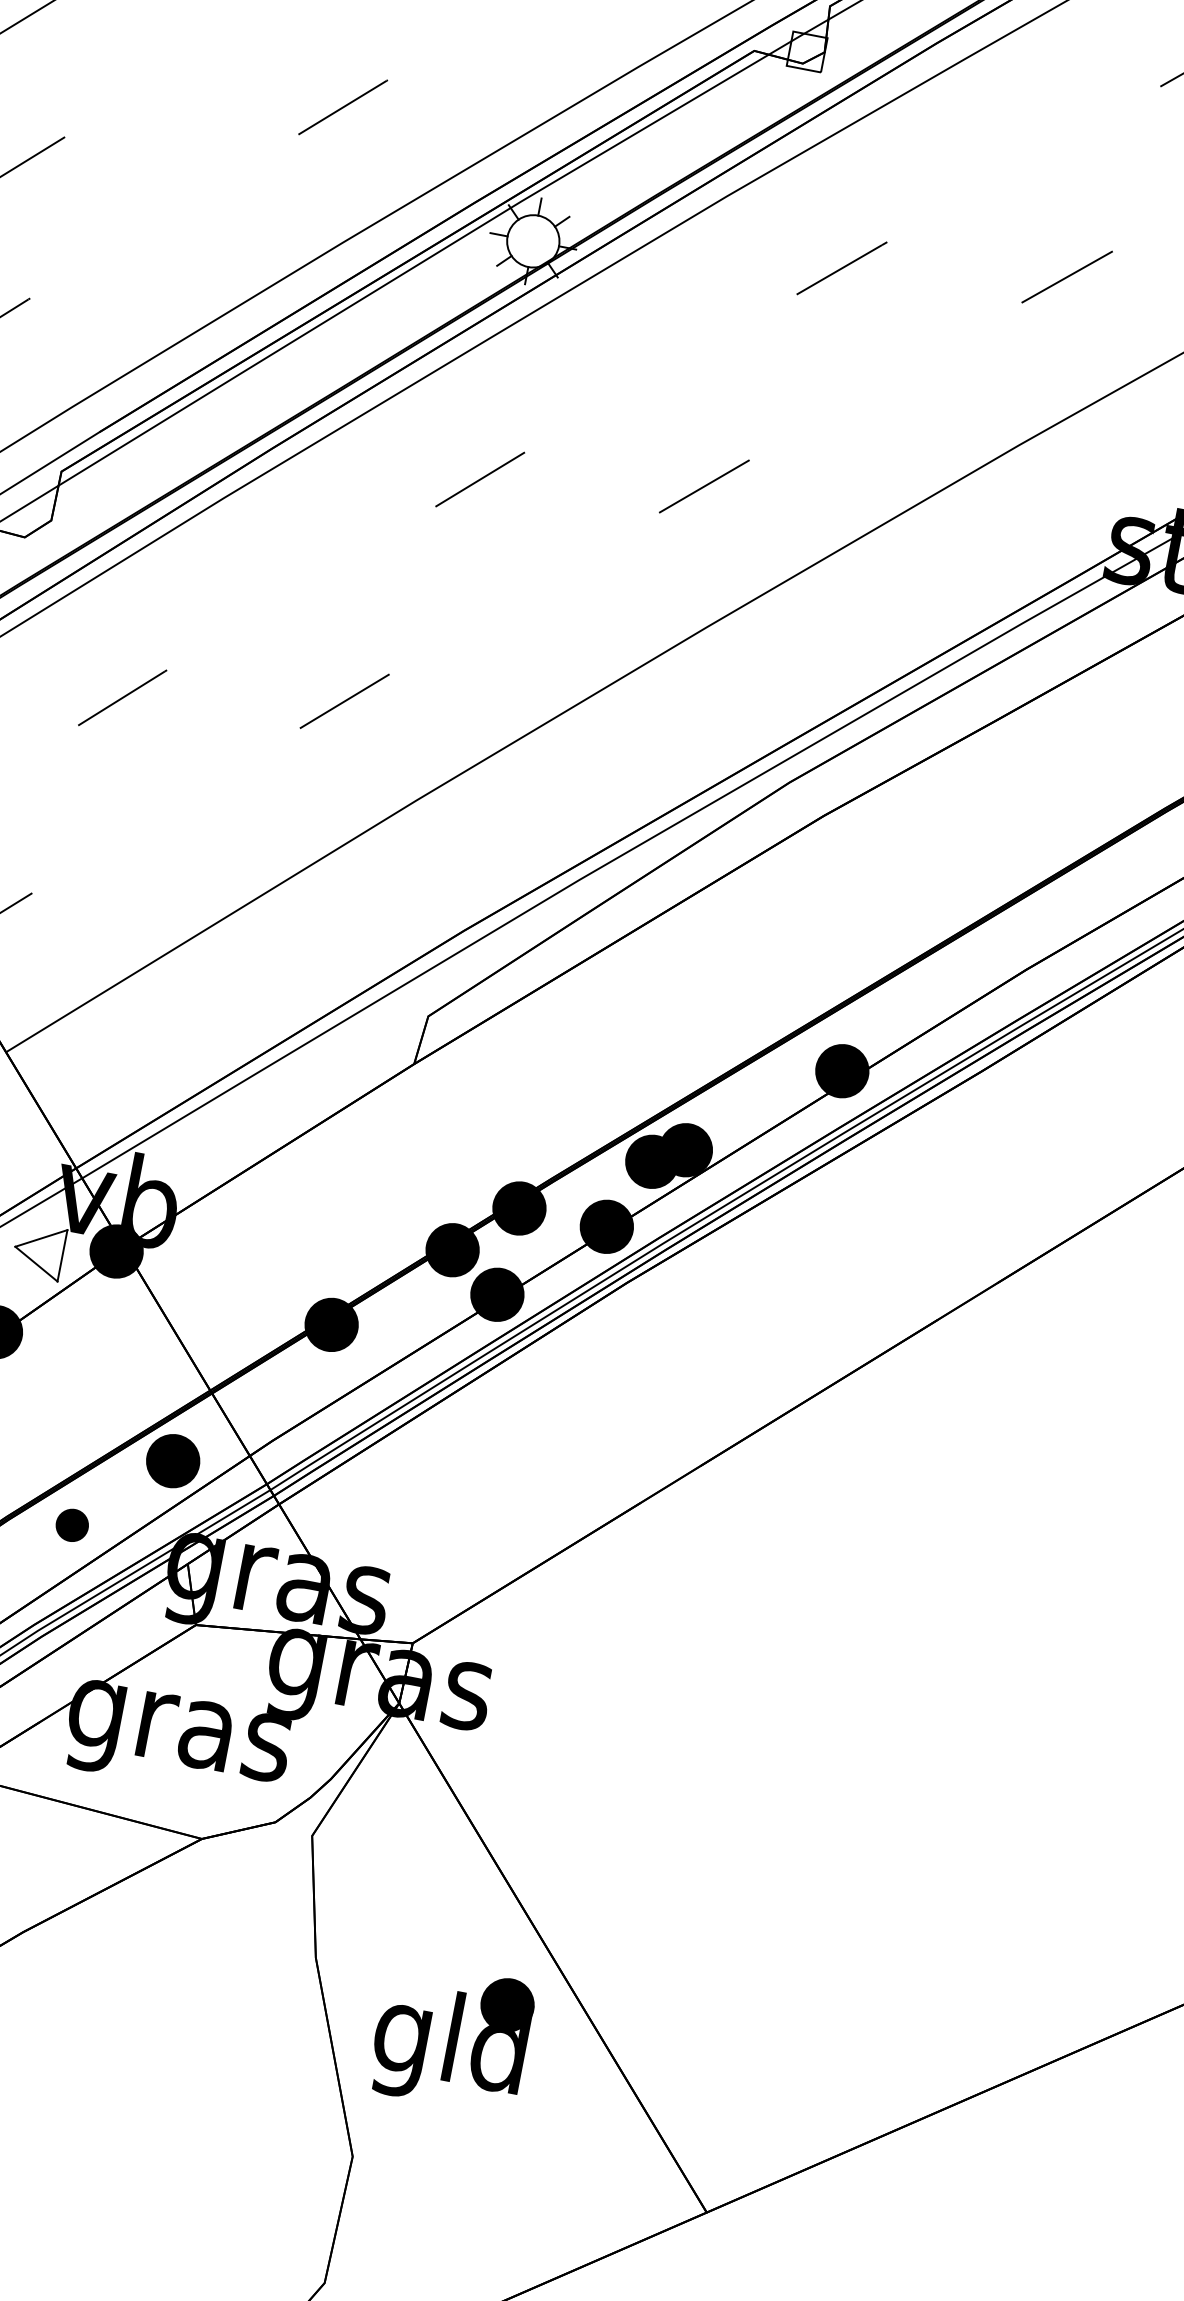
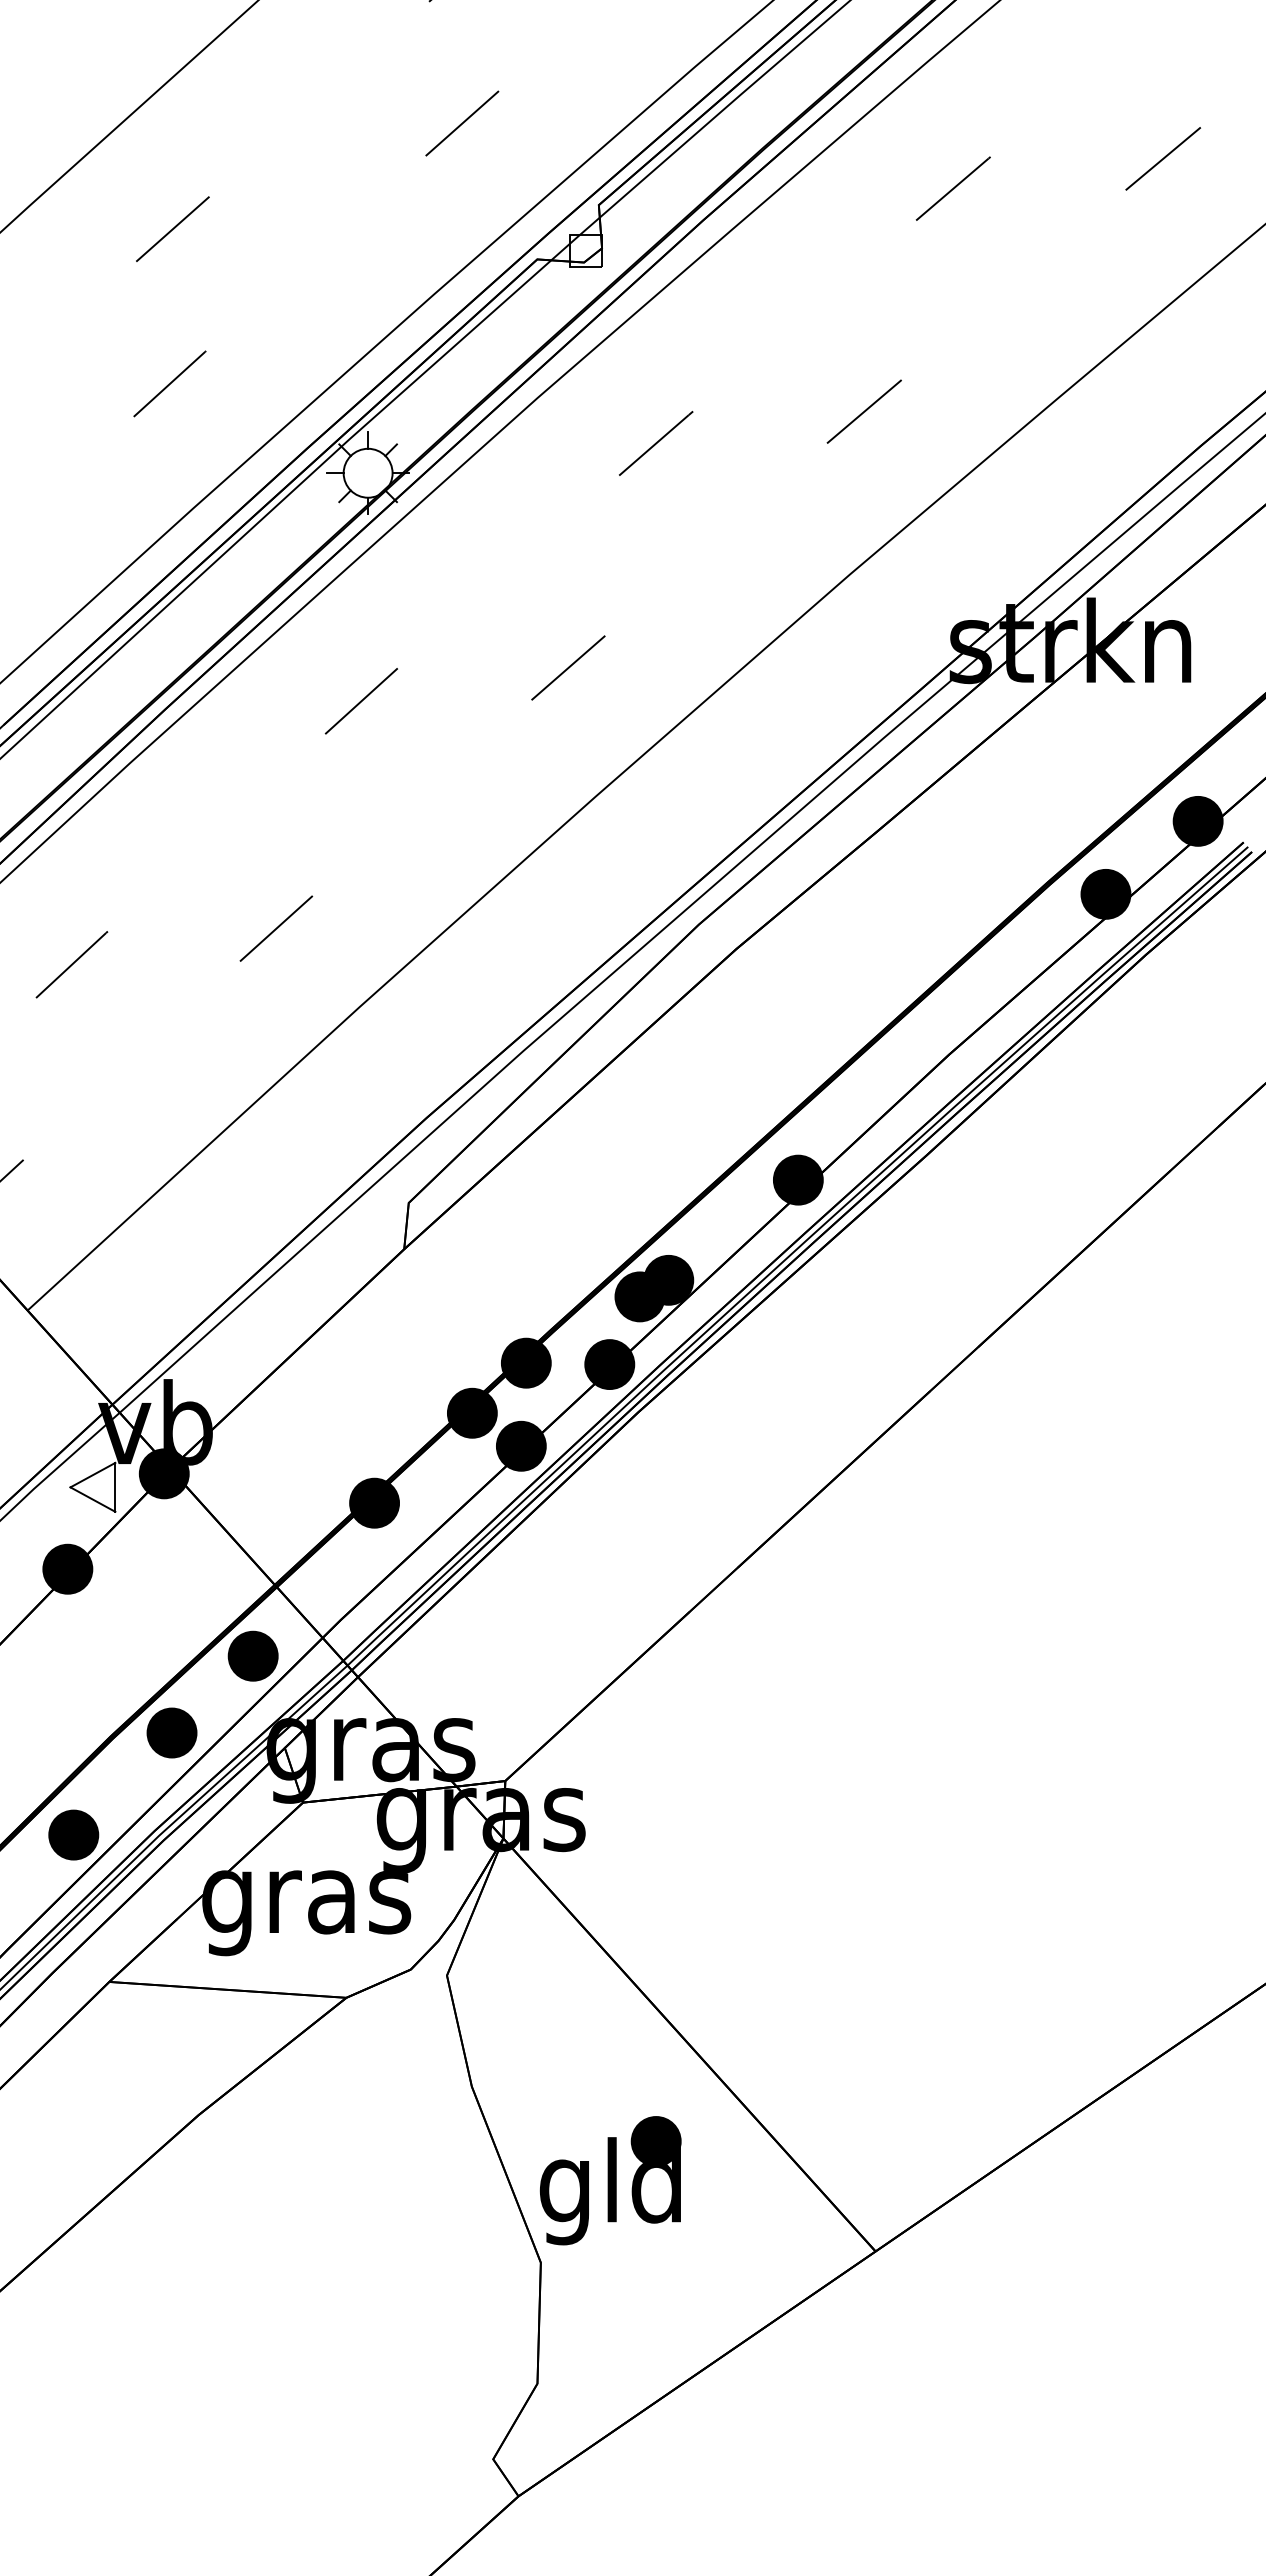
part: (71, 1524) -> (171, 1732), size x1.67
part: (451, 2037) -> (610, 2180), moved

